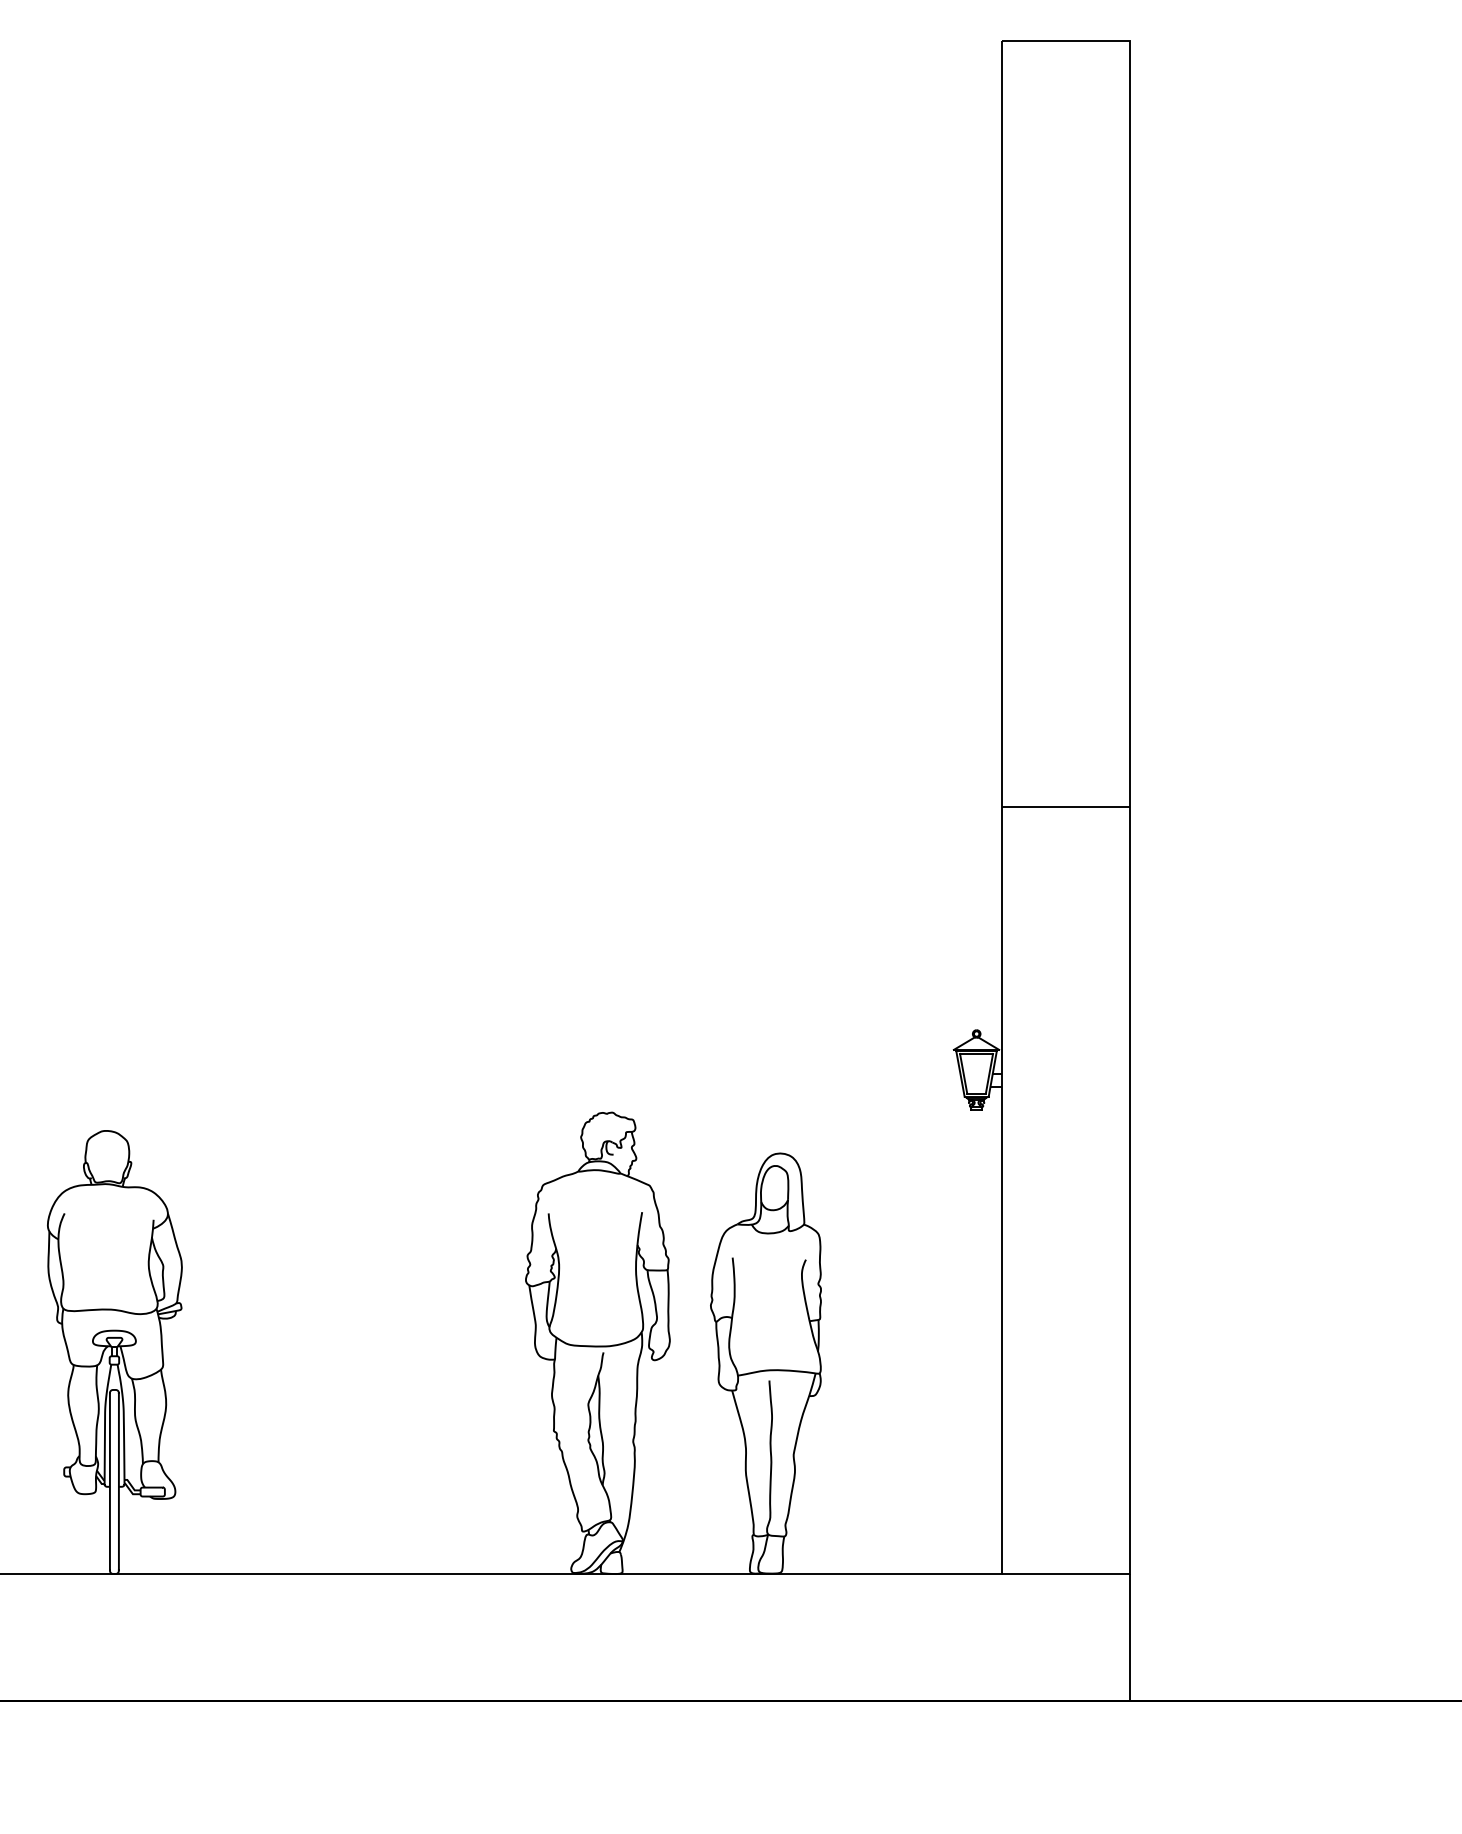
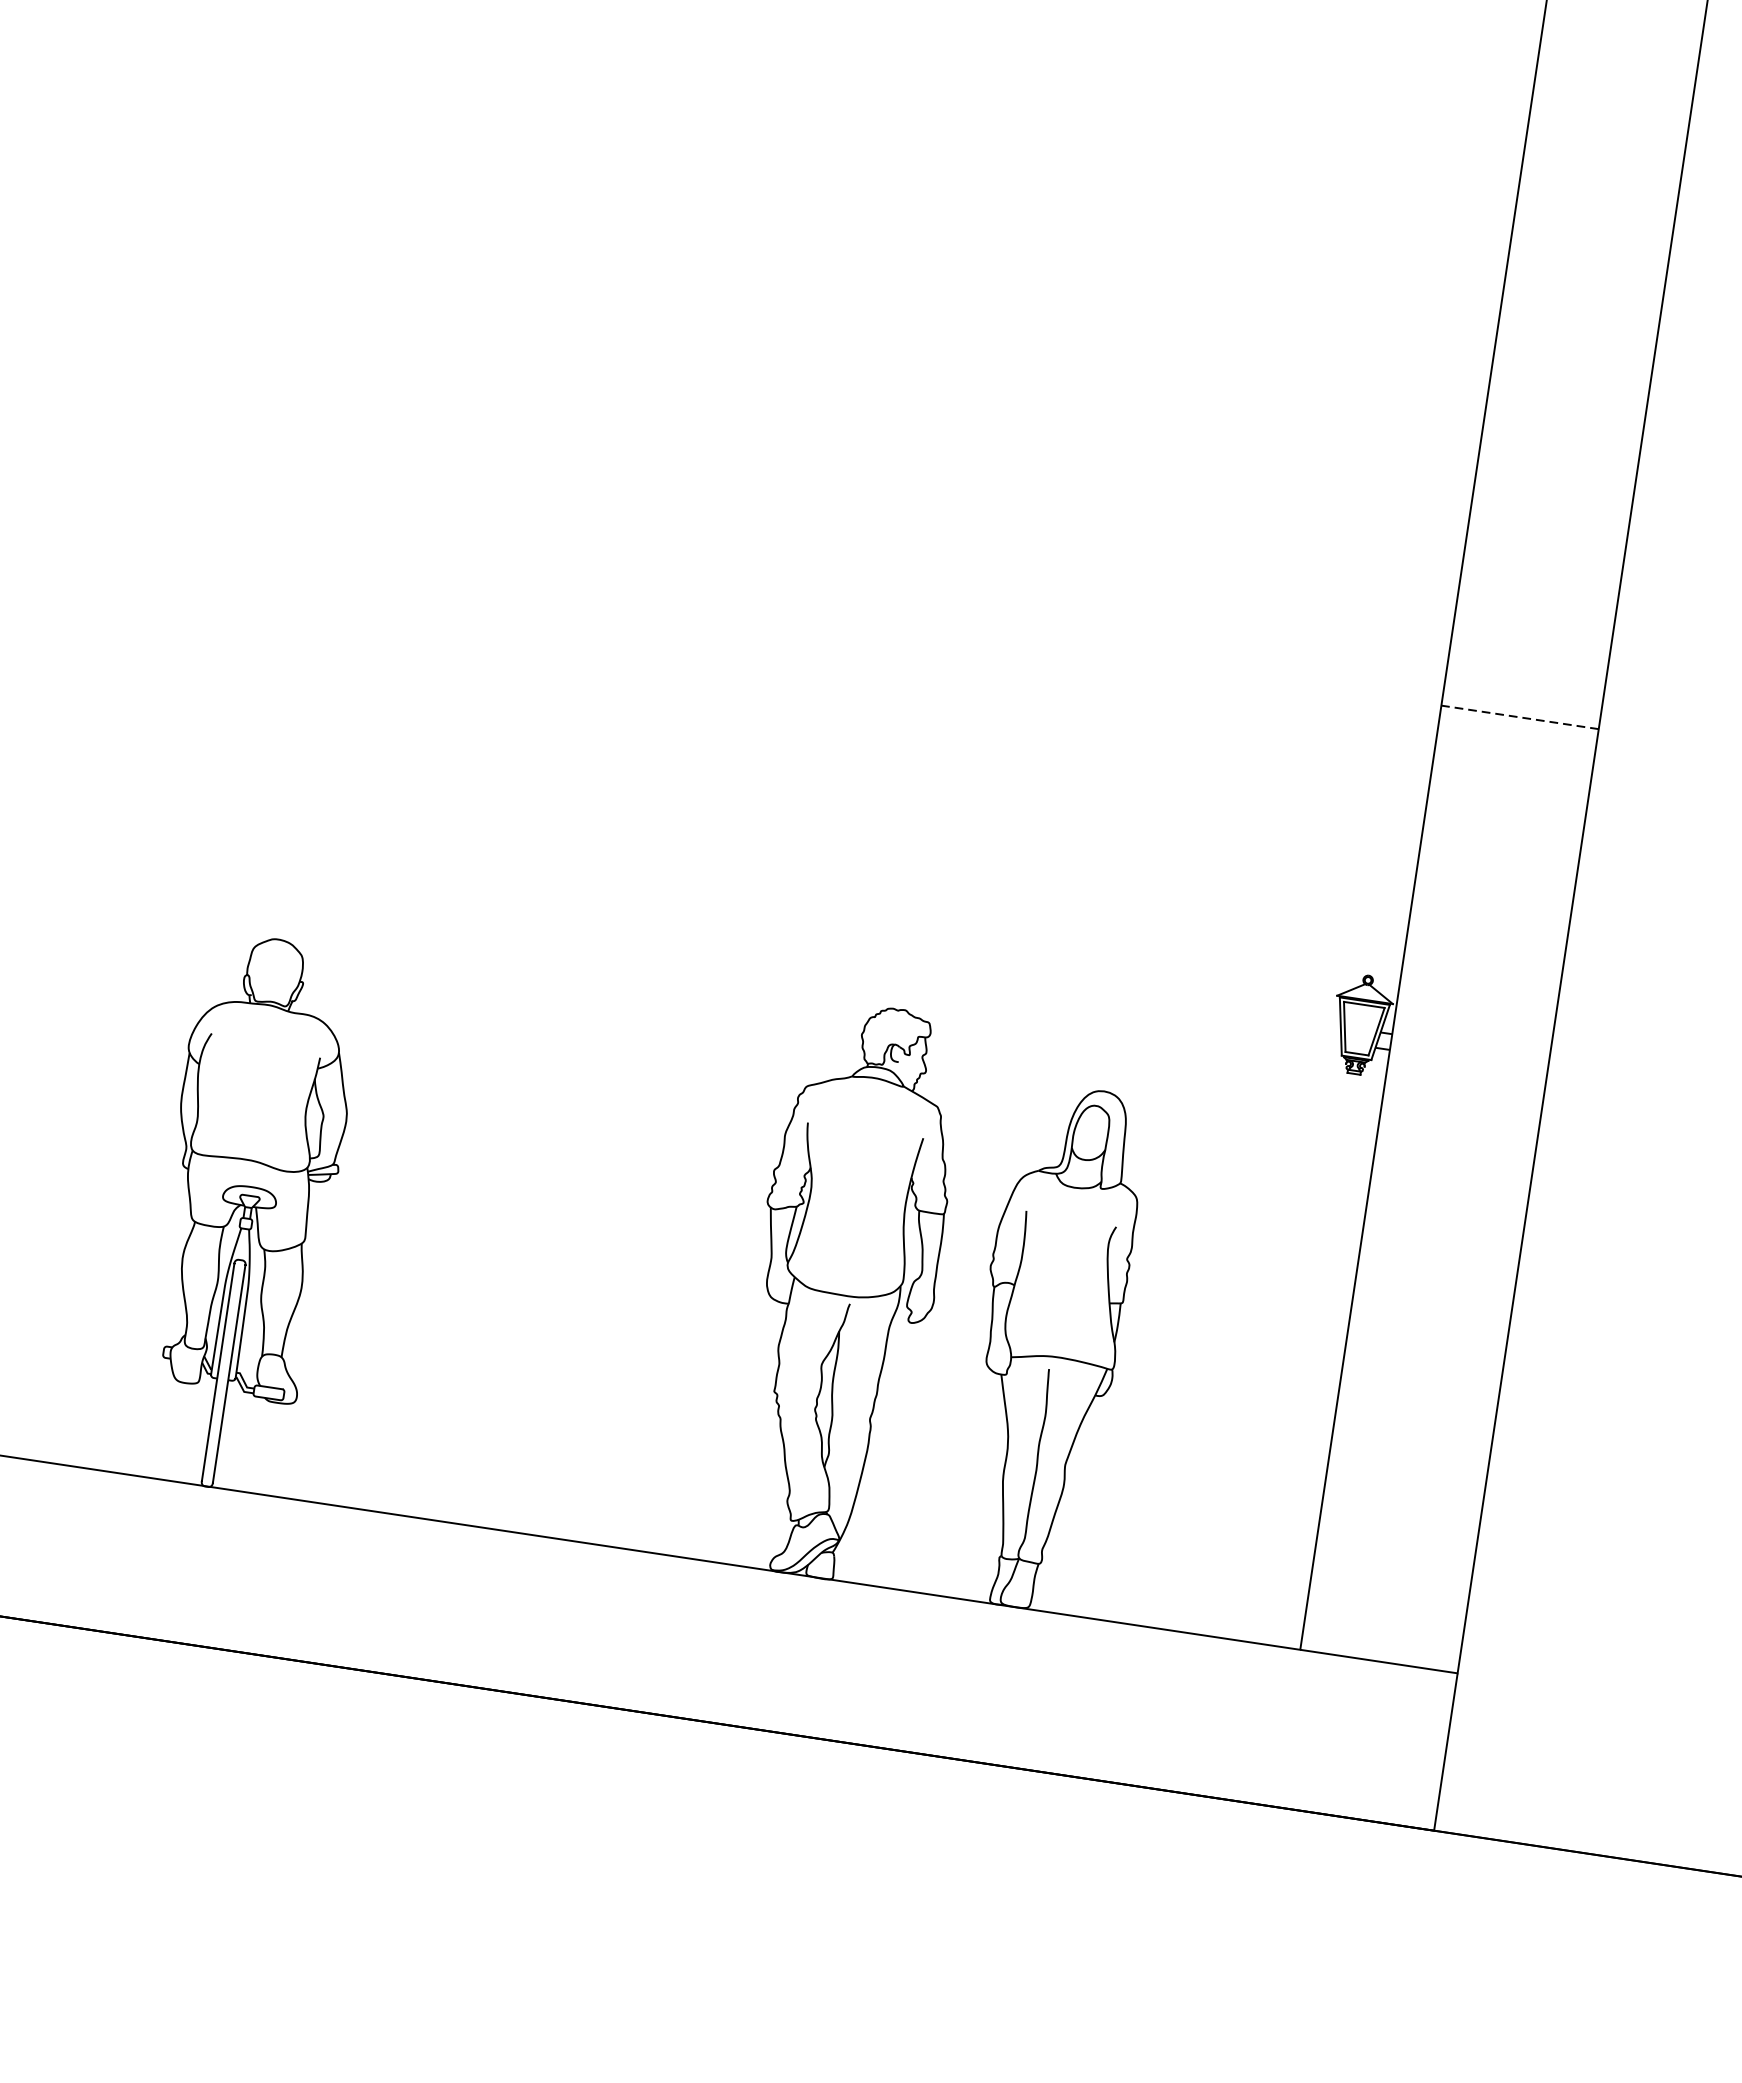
line: (1066, 807) -> (1520, 717), solid -> dashed

